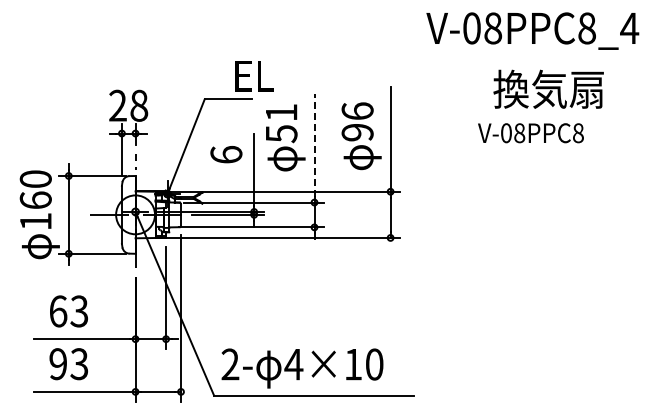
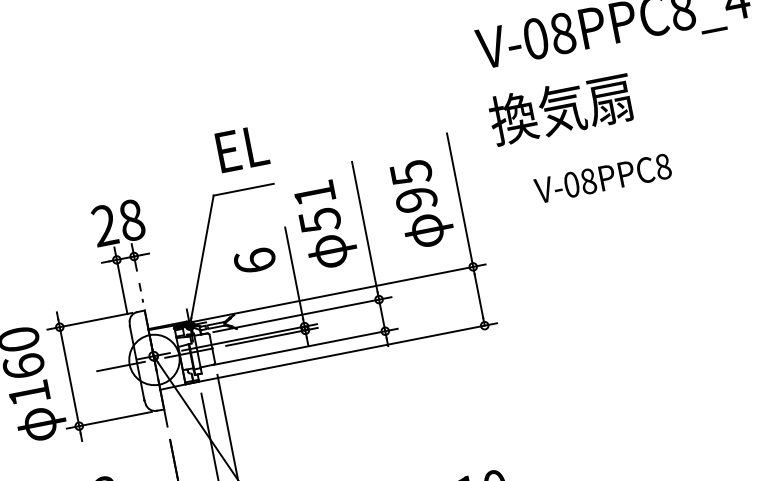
text: (254, 76) -> (242, 149), moved
text: (548, 88) -> (560, 107), moved
text: (357, 111) -> (411, 173), 96 -> 95
text: (530, 133) -> (602, 179), moved
line: (314, 145) -> (364, 227), dashed -> solid

